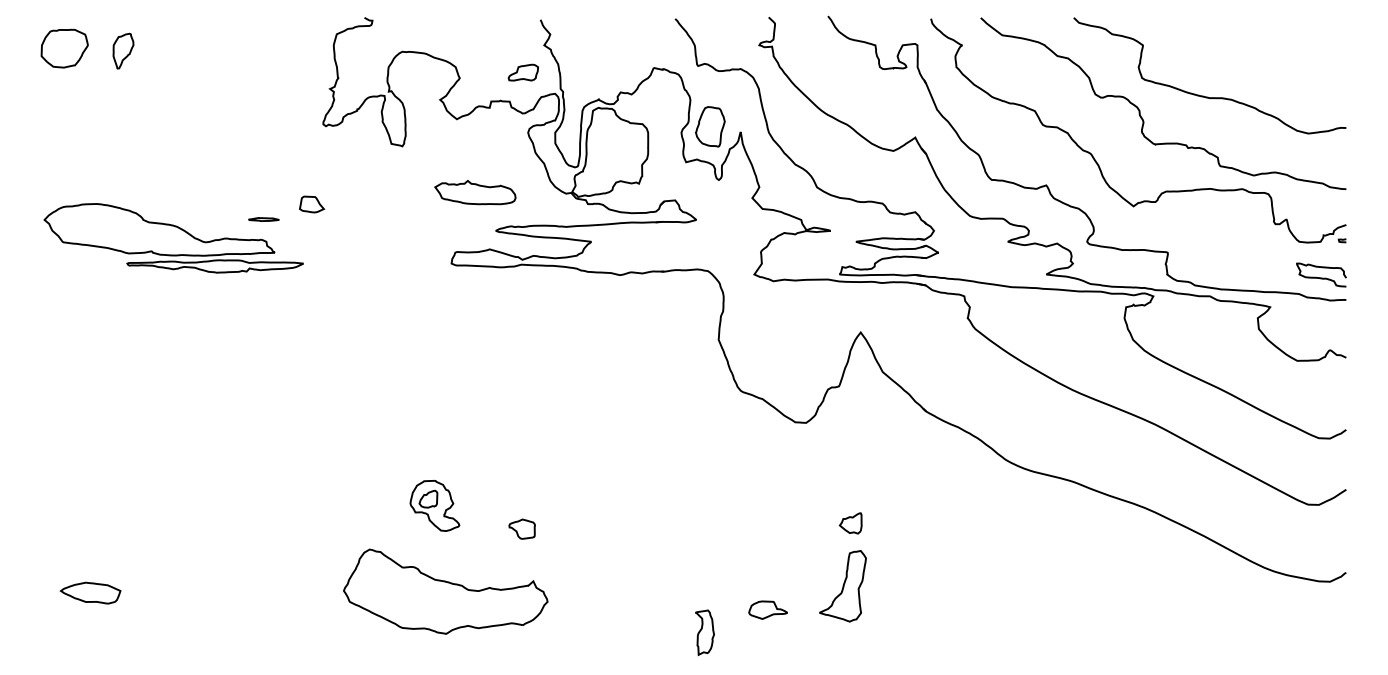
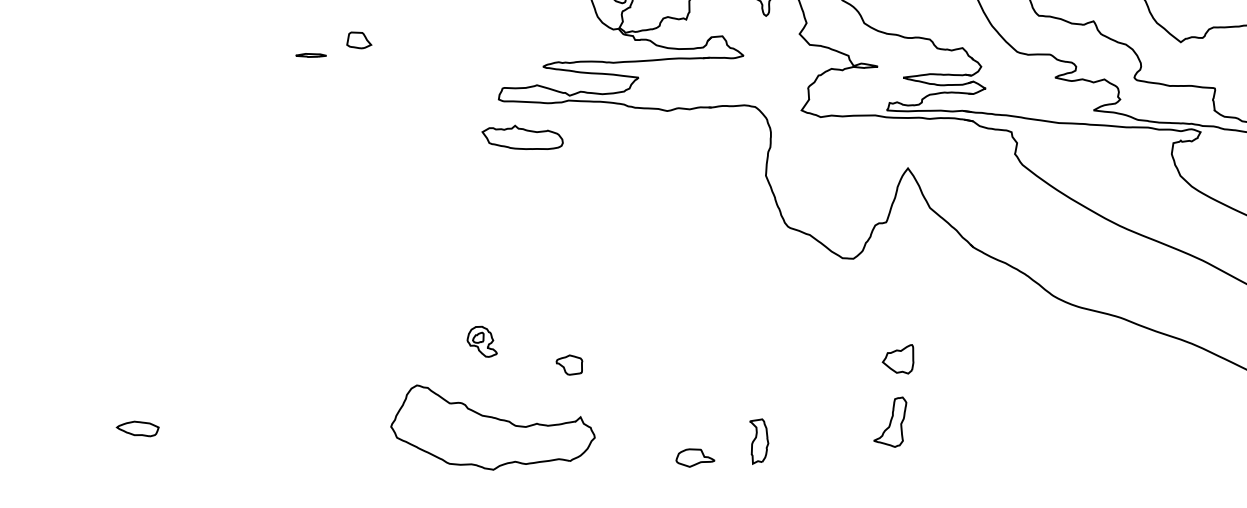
part: (475, 192) -> (522, 137), moved
part: (173, 238) -> (220, 74), removed
part: (434, 505) -> (481, 341), size x0.6
part: (850, 523) -> (897, 359), size x1.4
part: (842, 586) -> (889, 422), size x0.7
part: (90, 592) -> (137, 428), size x0.7
part: (767, 609) -> (694, 457), moved
part: (704, 632) -> (758, 441), moved

